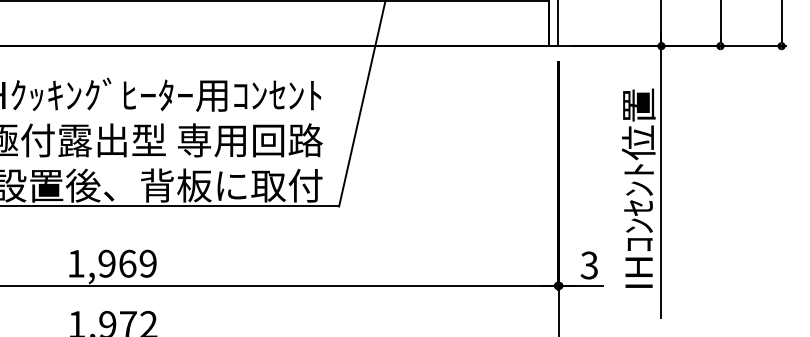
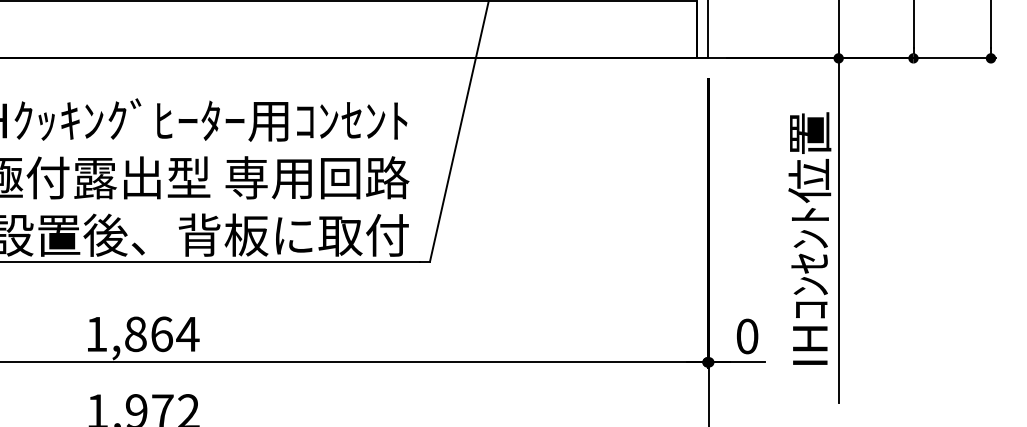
text: (127, 263) -> (161, 333), 1,969 -> 1,864
text: (588, 265) -> (746, 336), 3 -> 0

